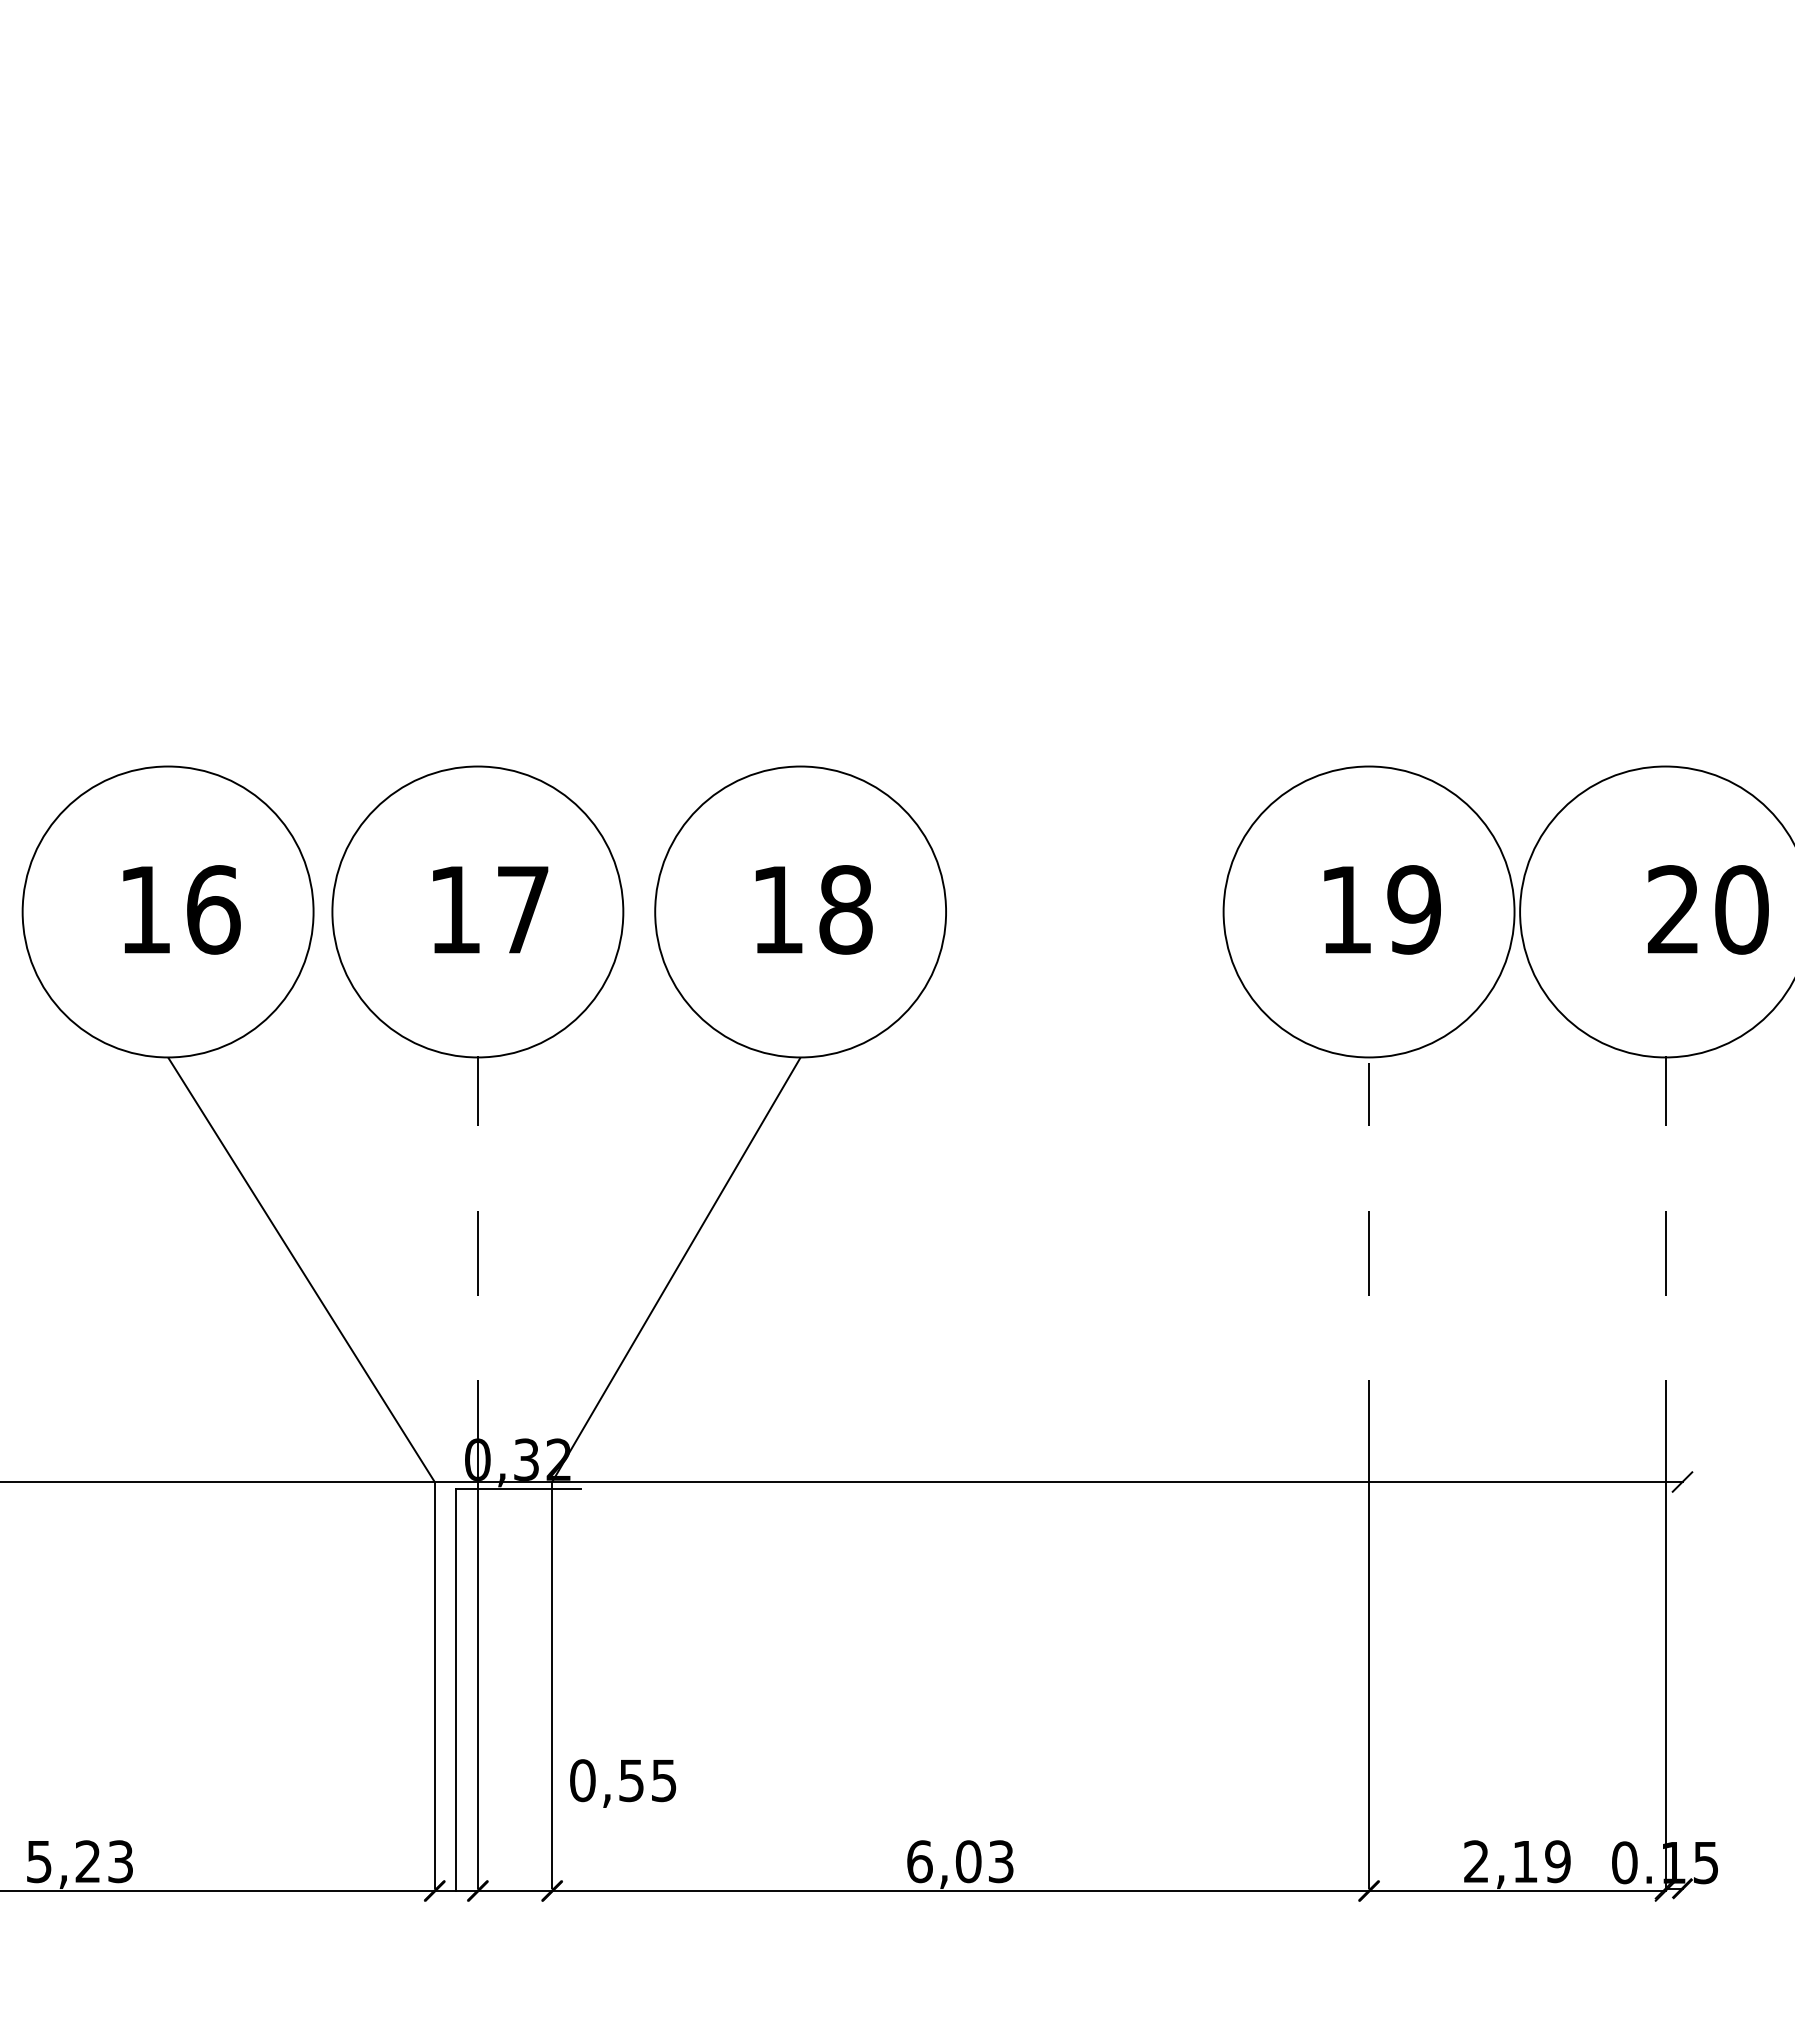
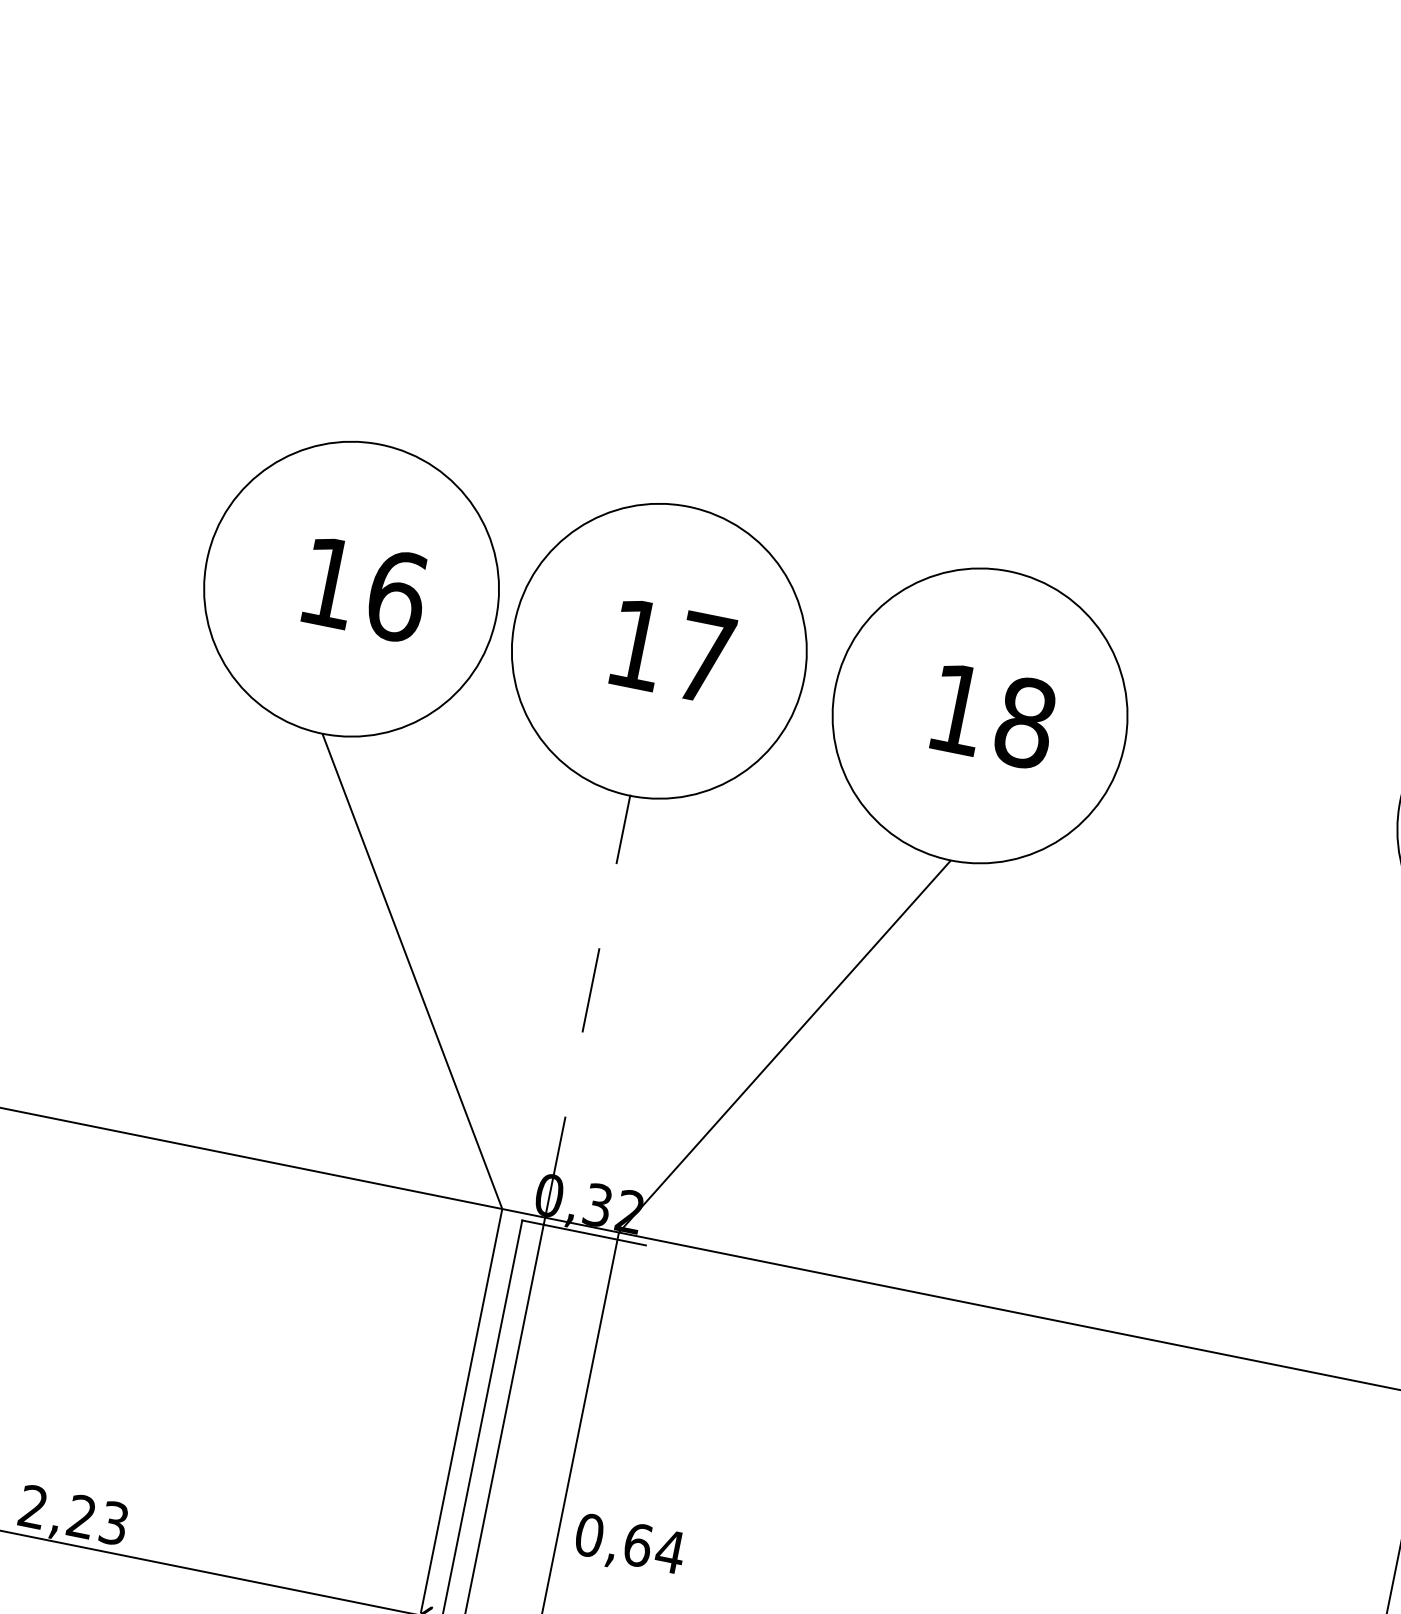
text: (648, 1780) -> (654, 1548), 0,55 -> 0,64
text: (39, 1861) -> (33, 1506), 5,23 -> 2,23

